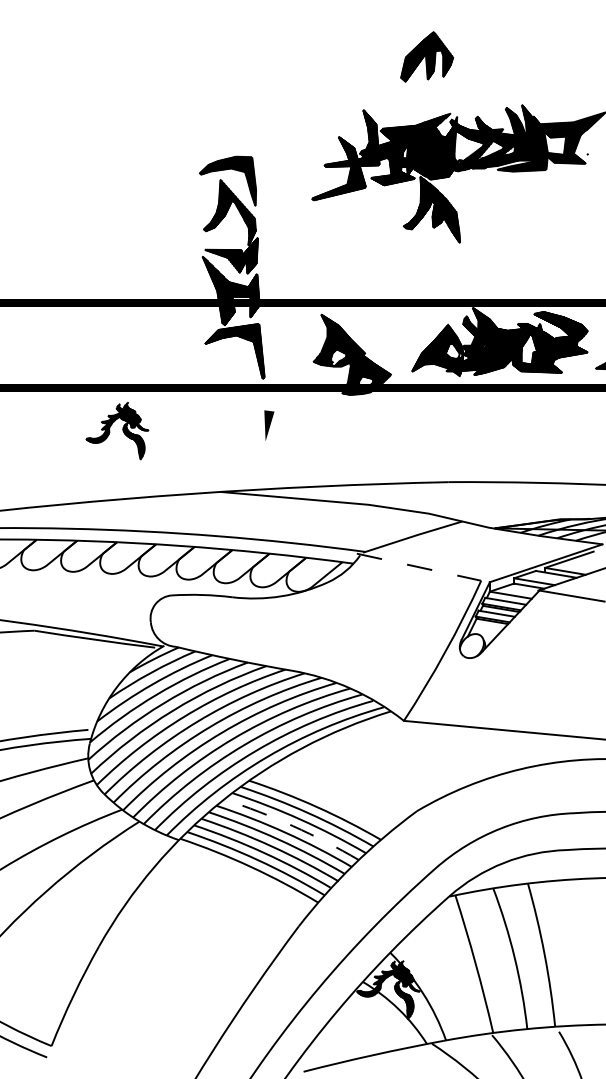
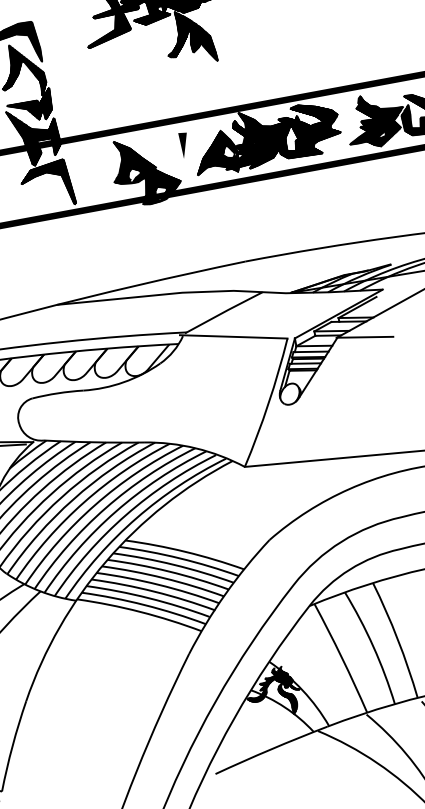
line: (269, 425) -> (184, 144), moved
line: (419, 567) -> (234, 337), dashed -> solid
arc: (293, 826) -> (169, 571), dashed -> solid

